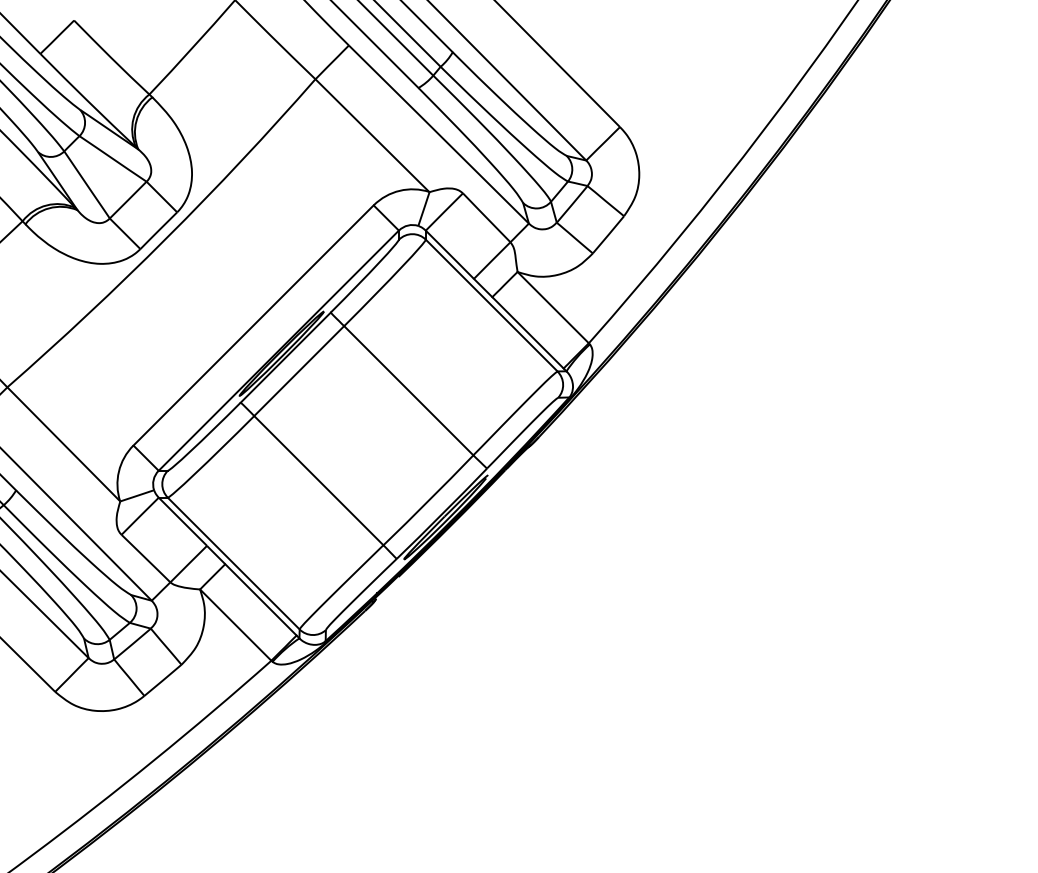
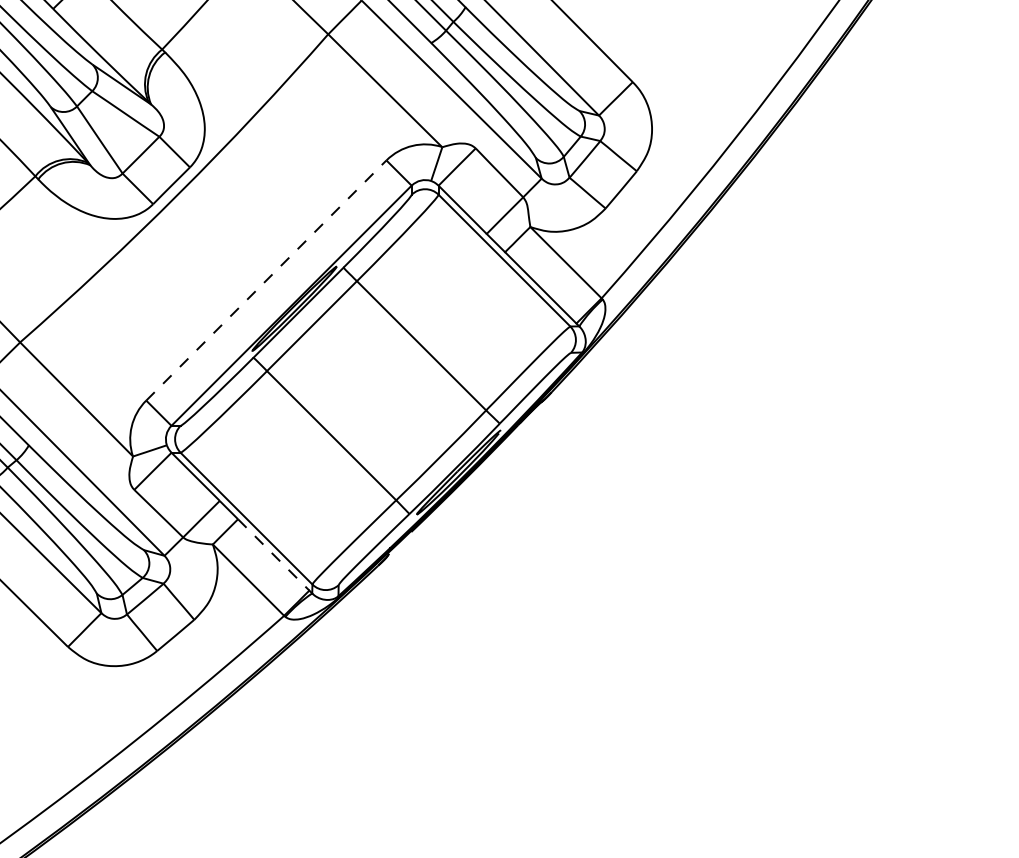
line: (253, 325) -> (266, 280), solid -> dashed
line: (261, 600) -> (274, 555), solid -> dashed

